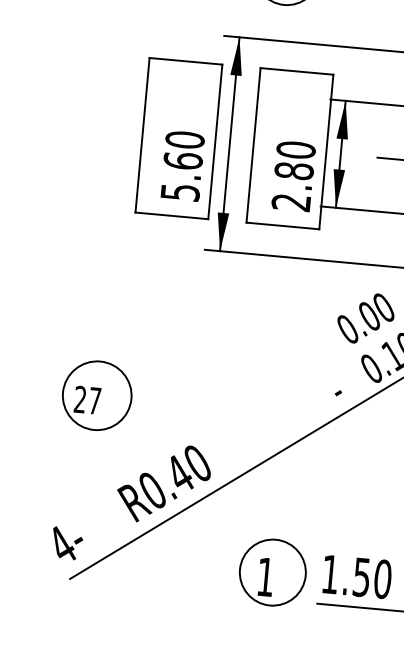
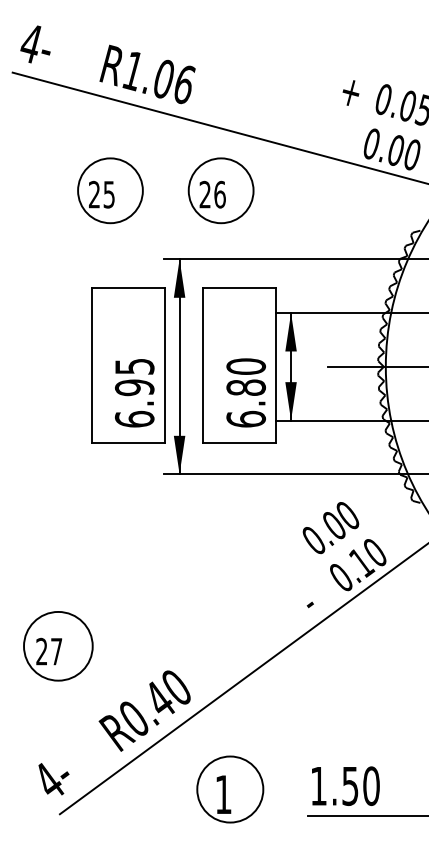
text: (182, 165) -> (134, 392), 5.60 -> 6.95
text: (290, 201) -> (245, 418), 2.80 -> 6.80
part: (97, 395) -> (58, 646), moved
part: (273, 572) -> (230, 789), moved

